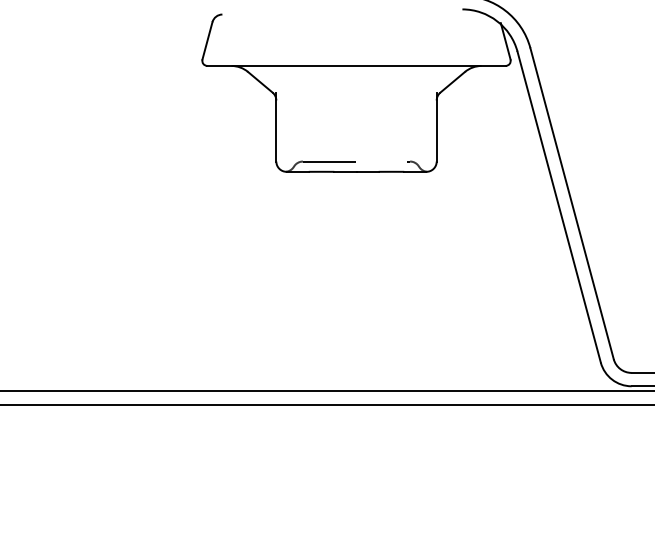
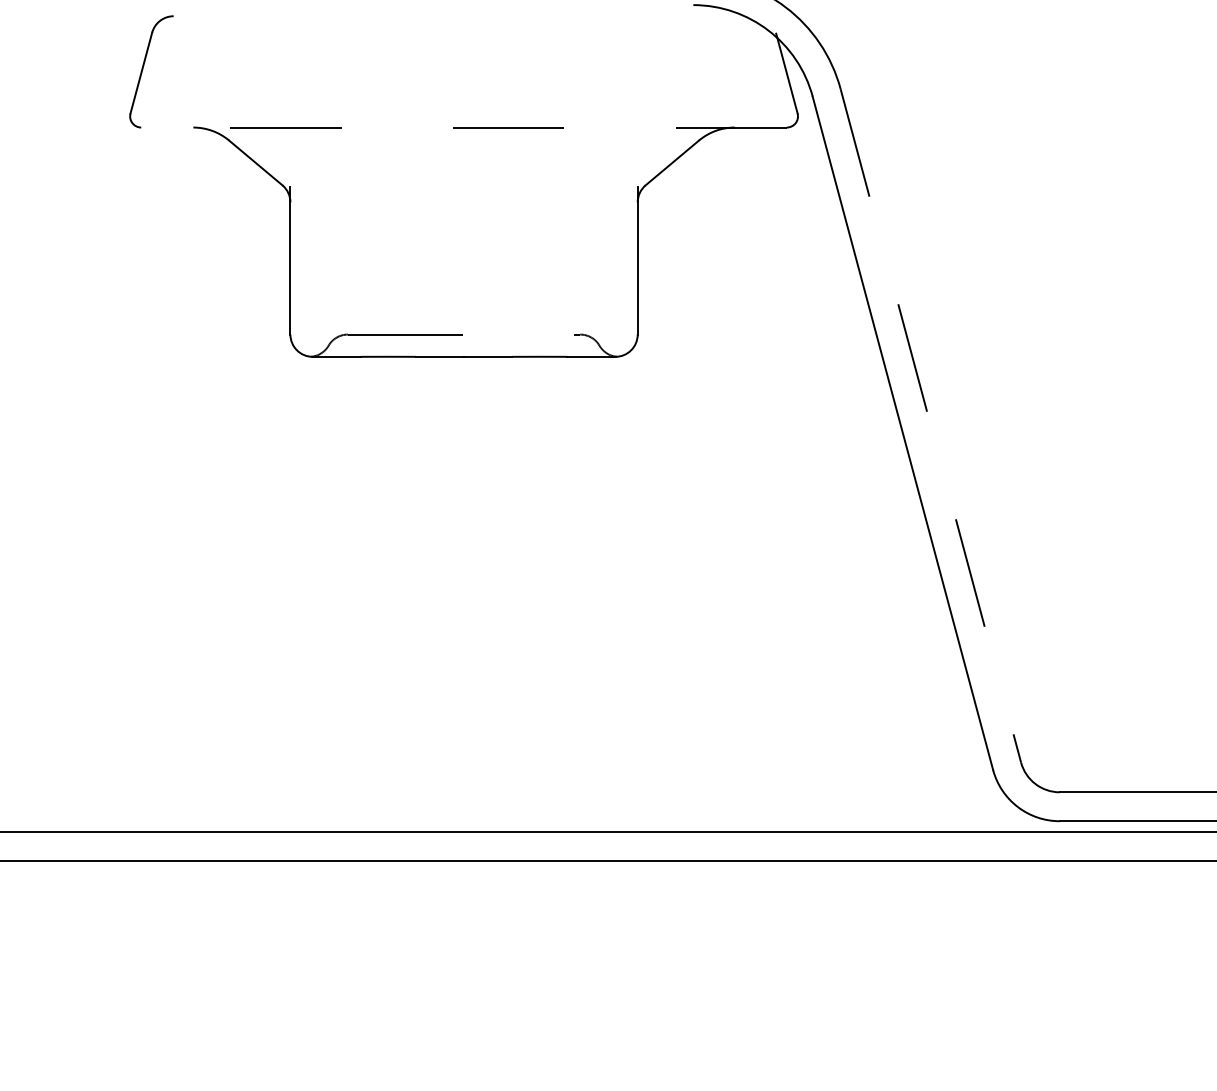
line: (356, 65) -> (464, 126), solid -> dashed
line: (572, 203) -> (931, 425), solid -> dashed

